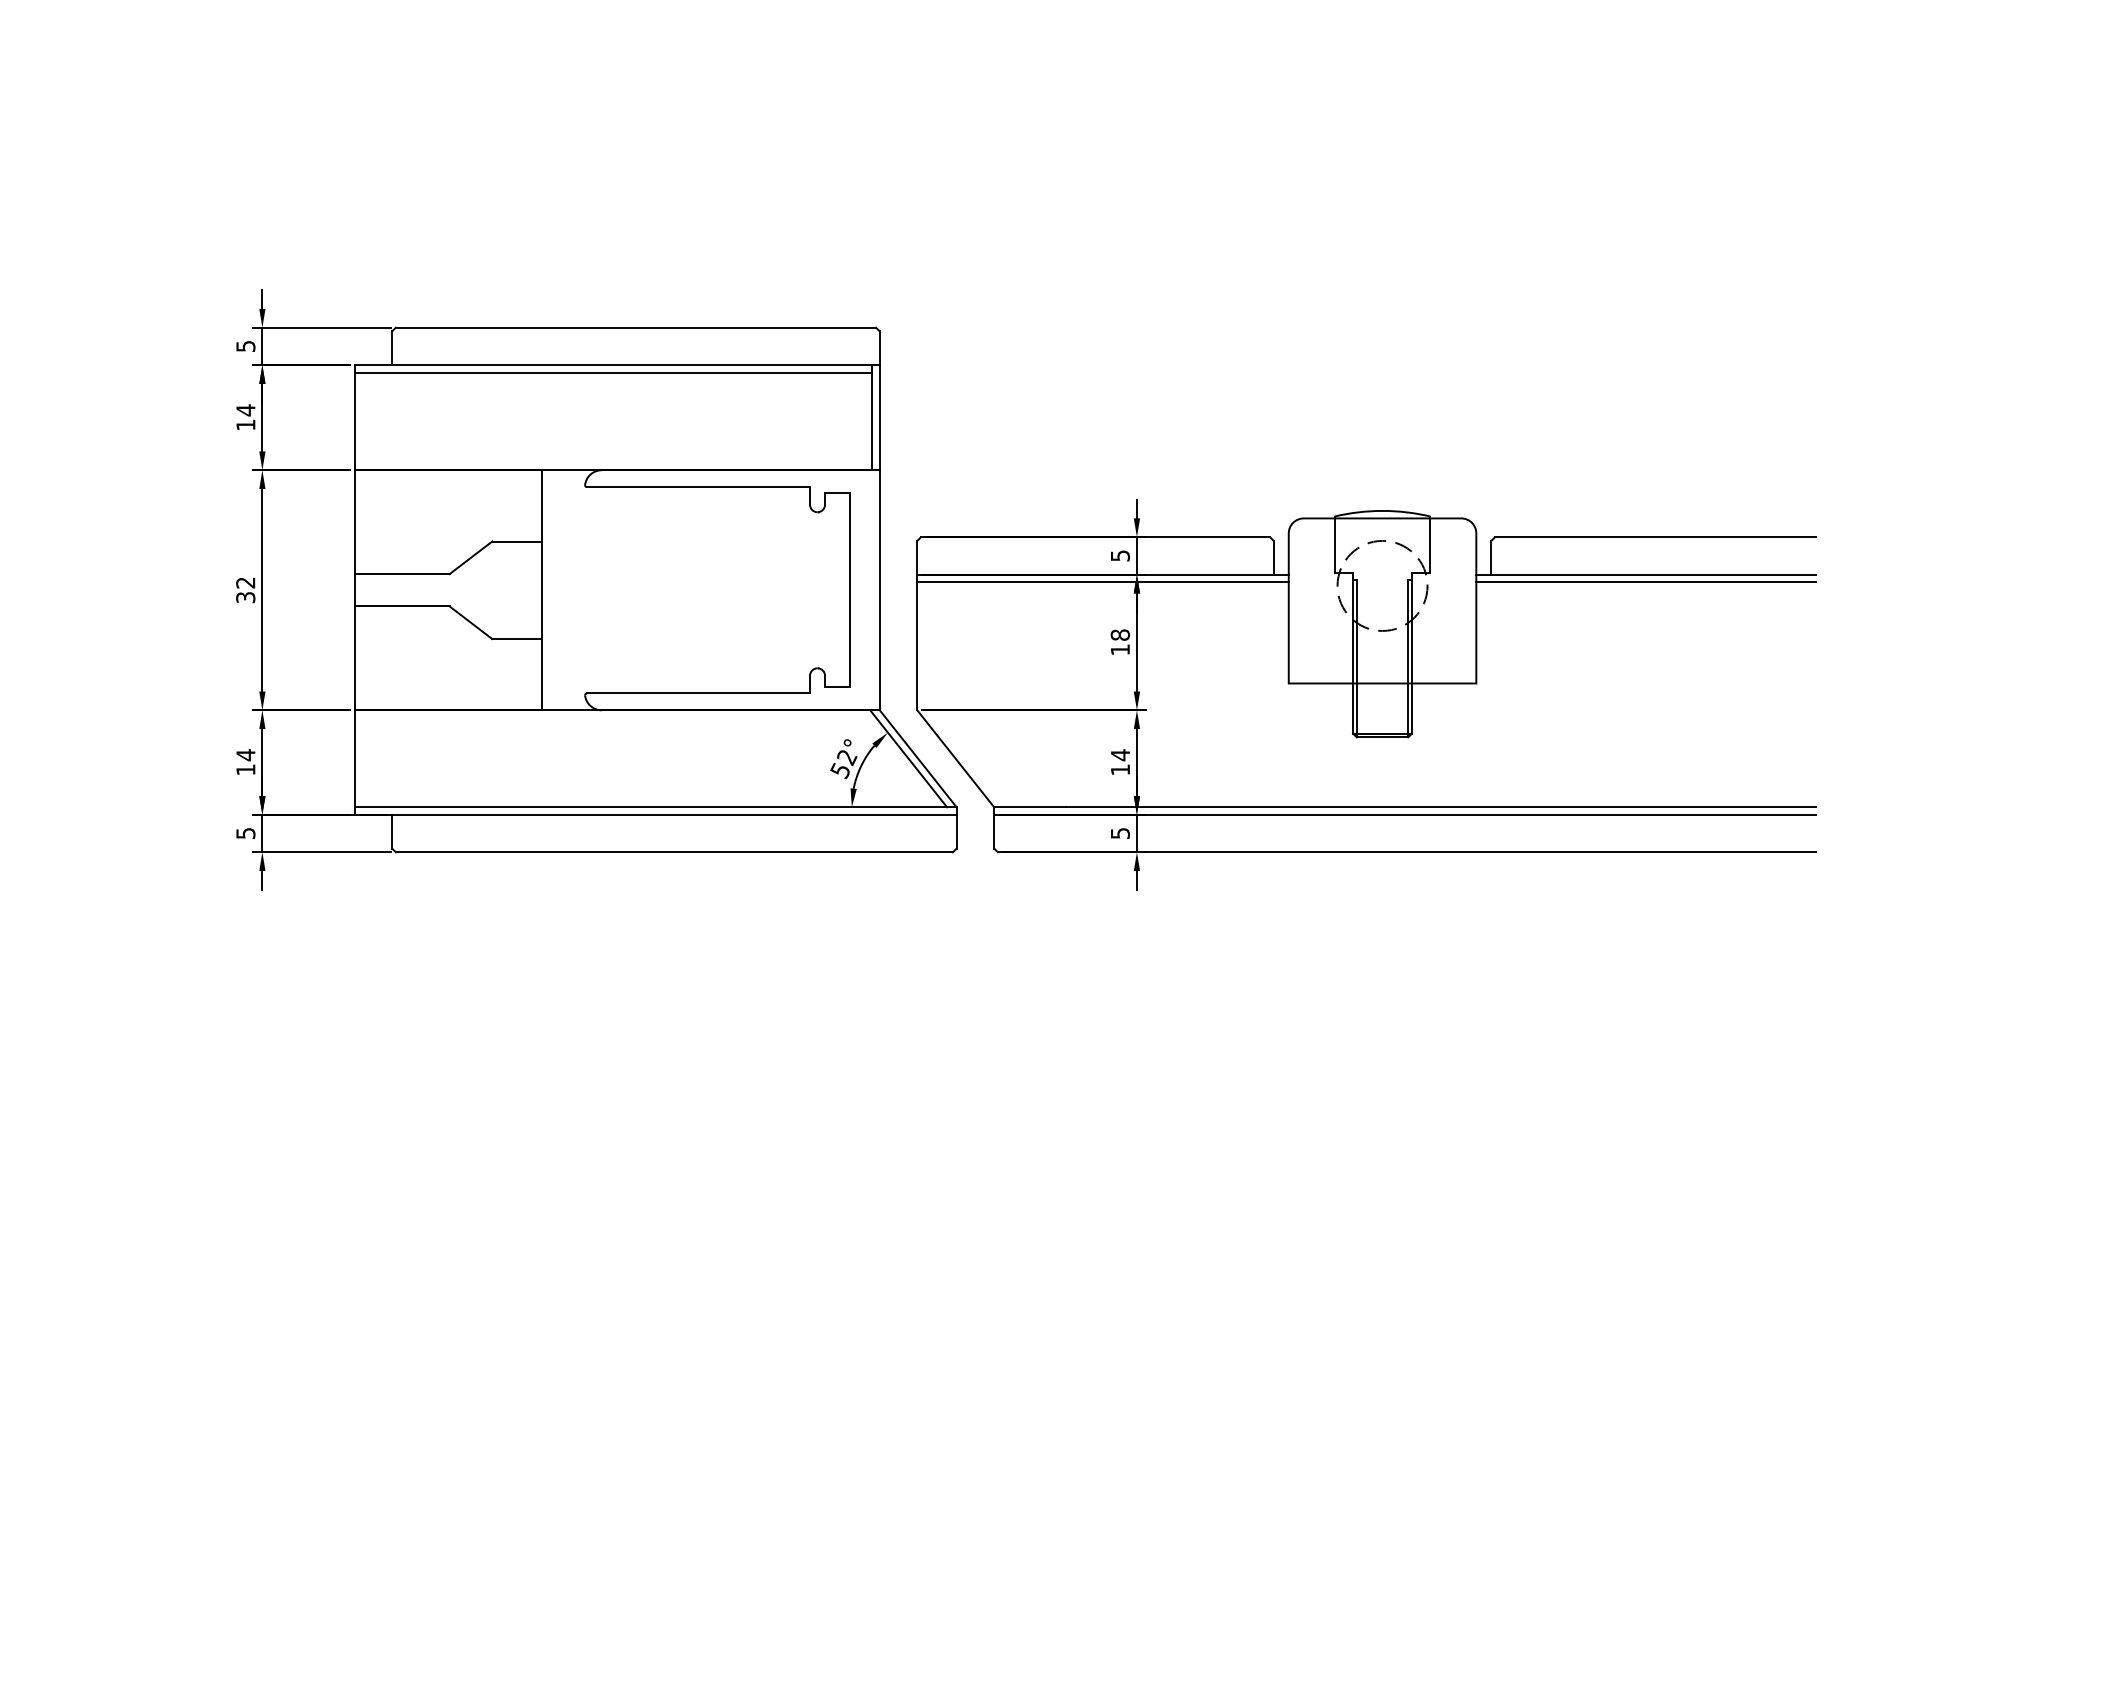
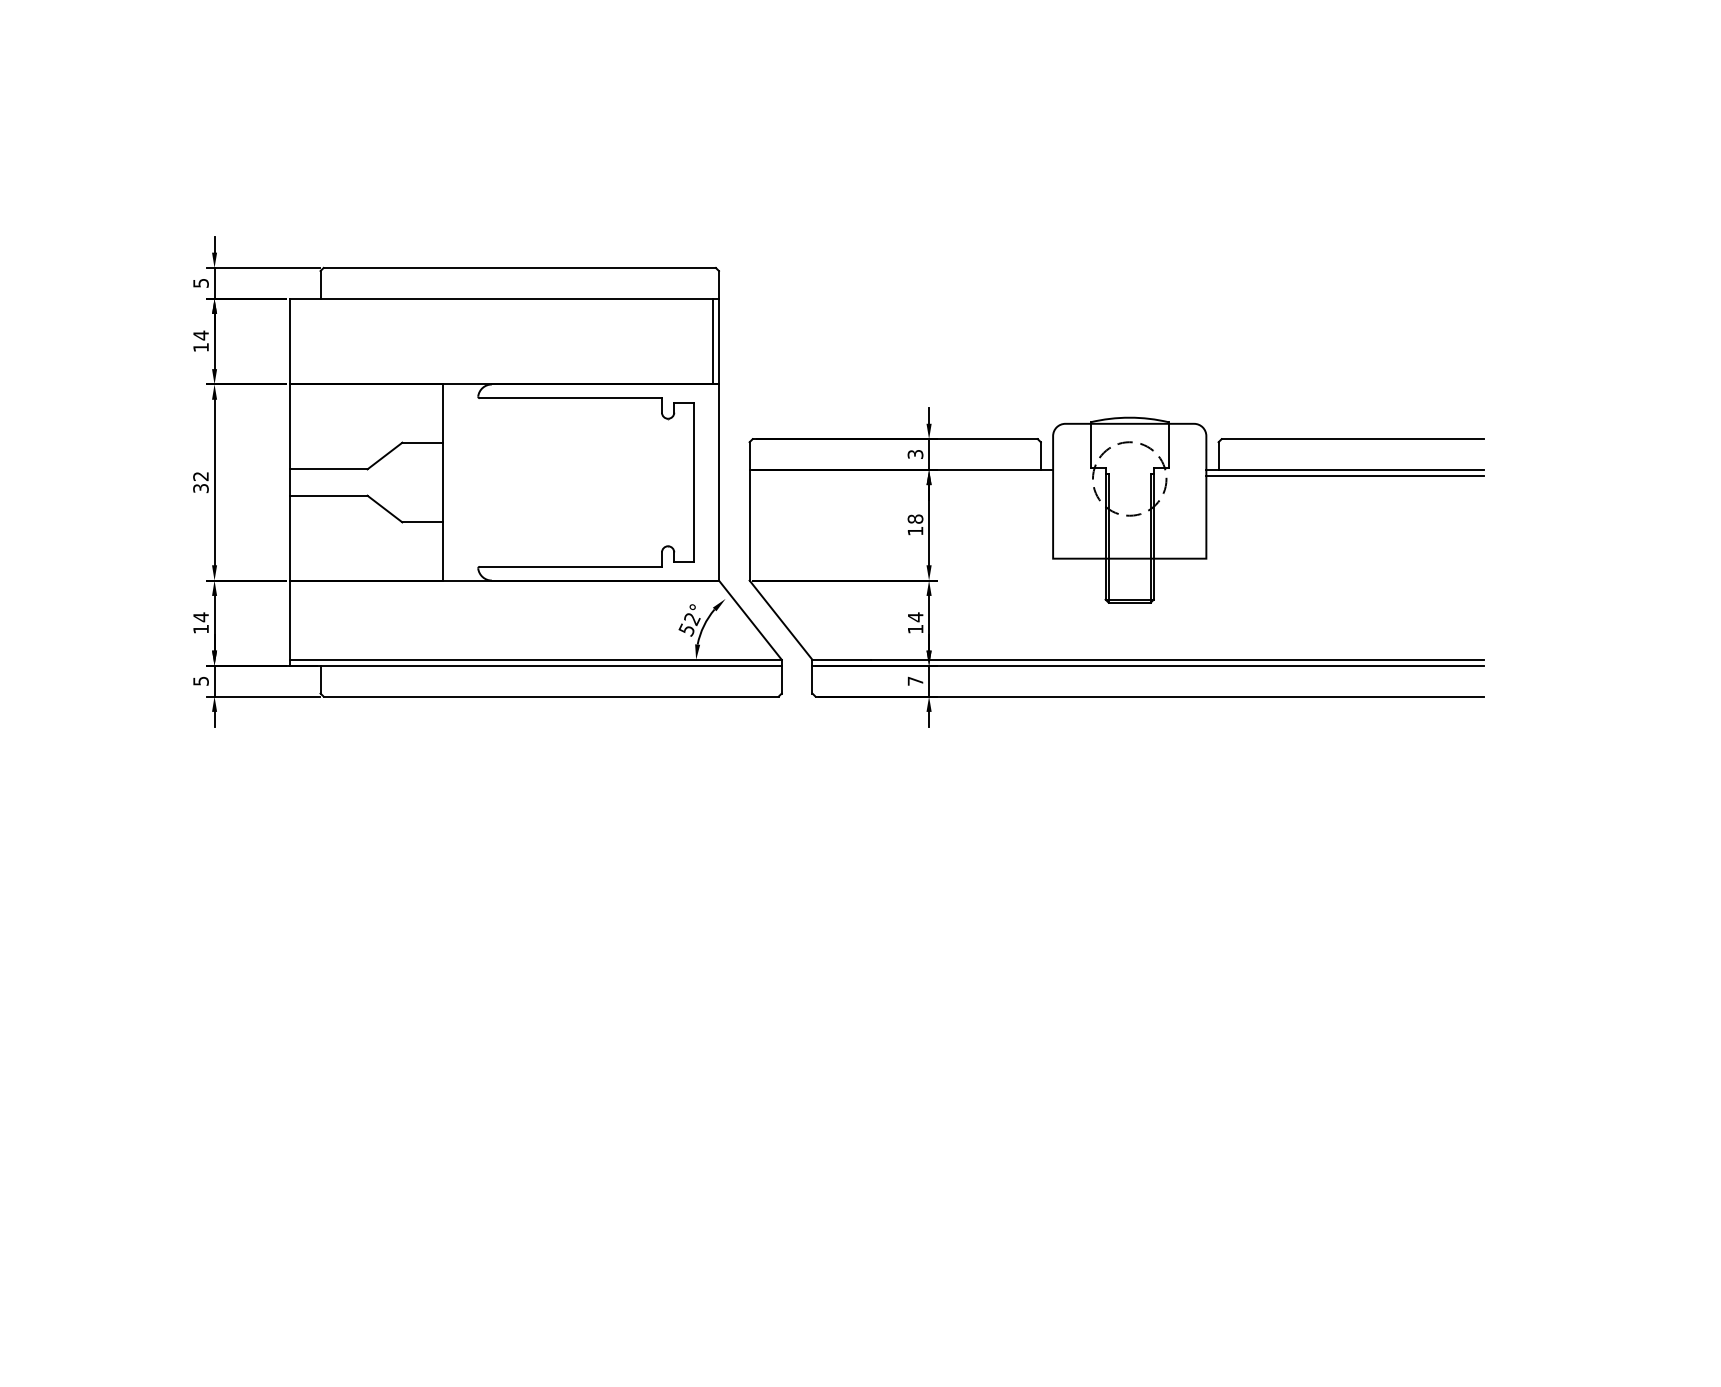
line: (613, 372) -> (501, 304), removed
text: (1119, 555) -> (914, 454), 5 -> 3
line: (1102, 582) -> (900, 476), removed
line: (908, 758) -> (742, 619), removed
text: (1120, 833) -> (915, 681), 5 -> 7

